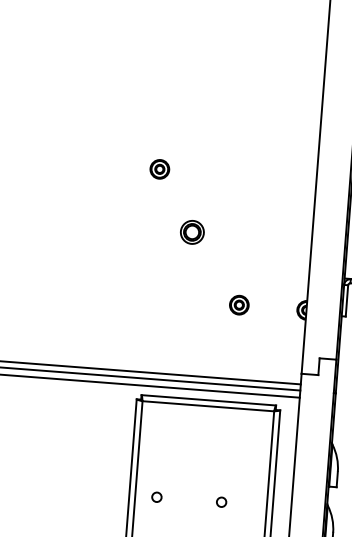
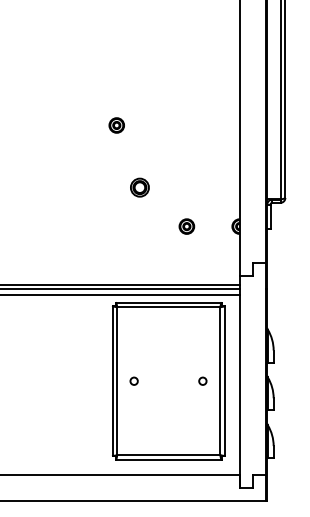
part: (191, 232) -> (139, 187), moved
circle: (221, 501) -> (202, 380), moved

